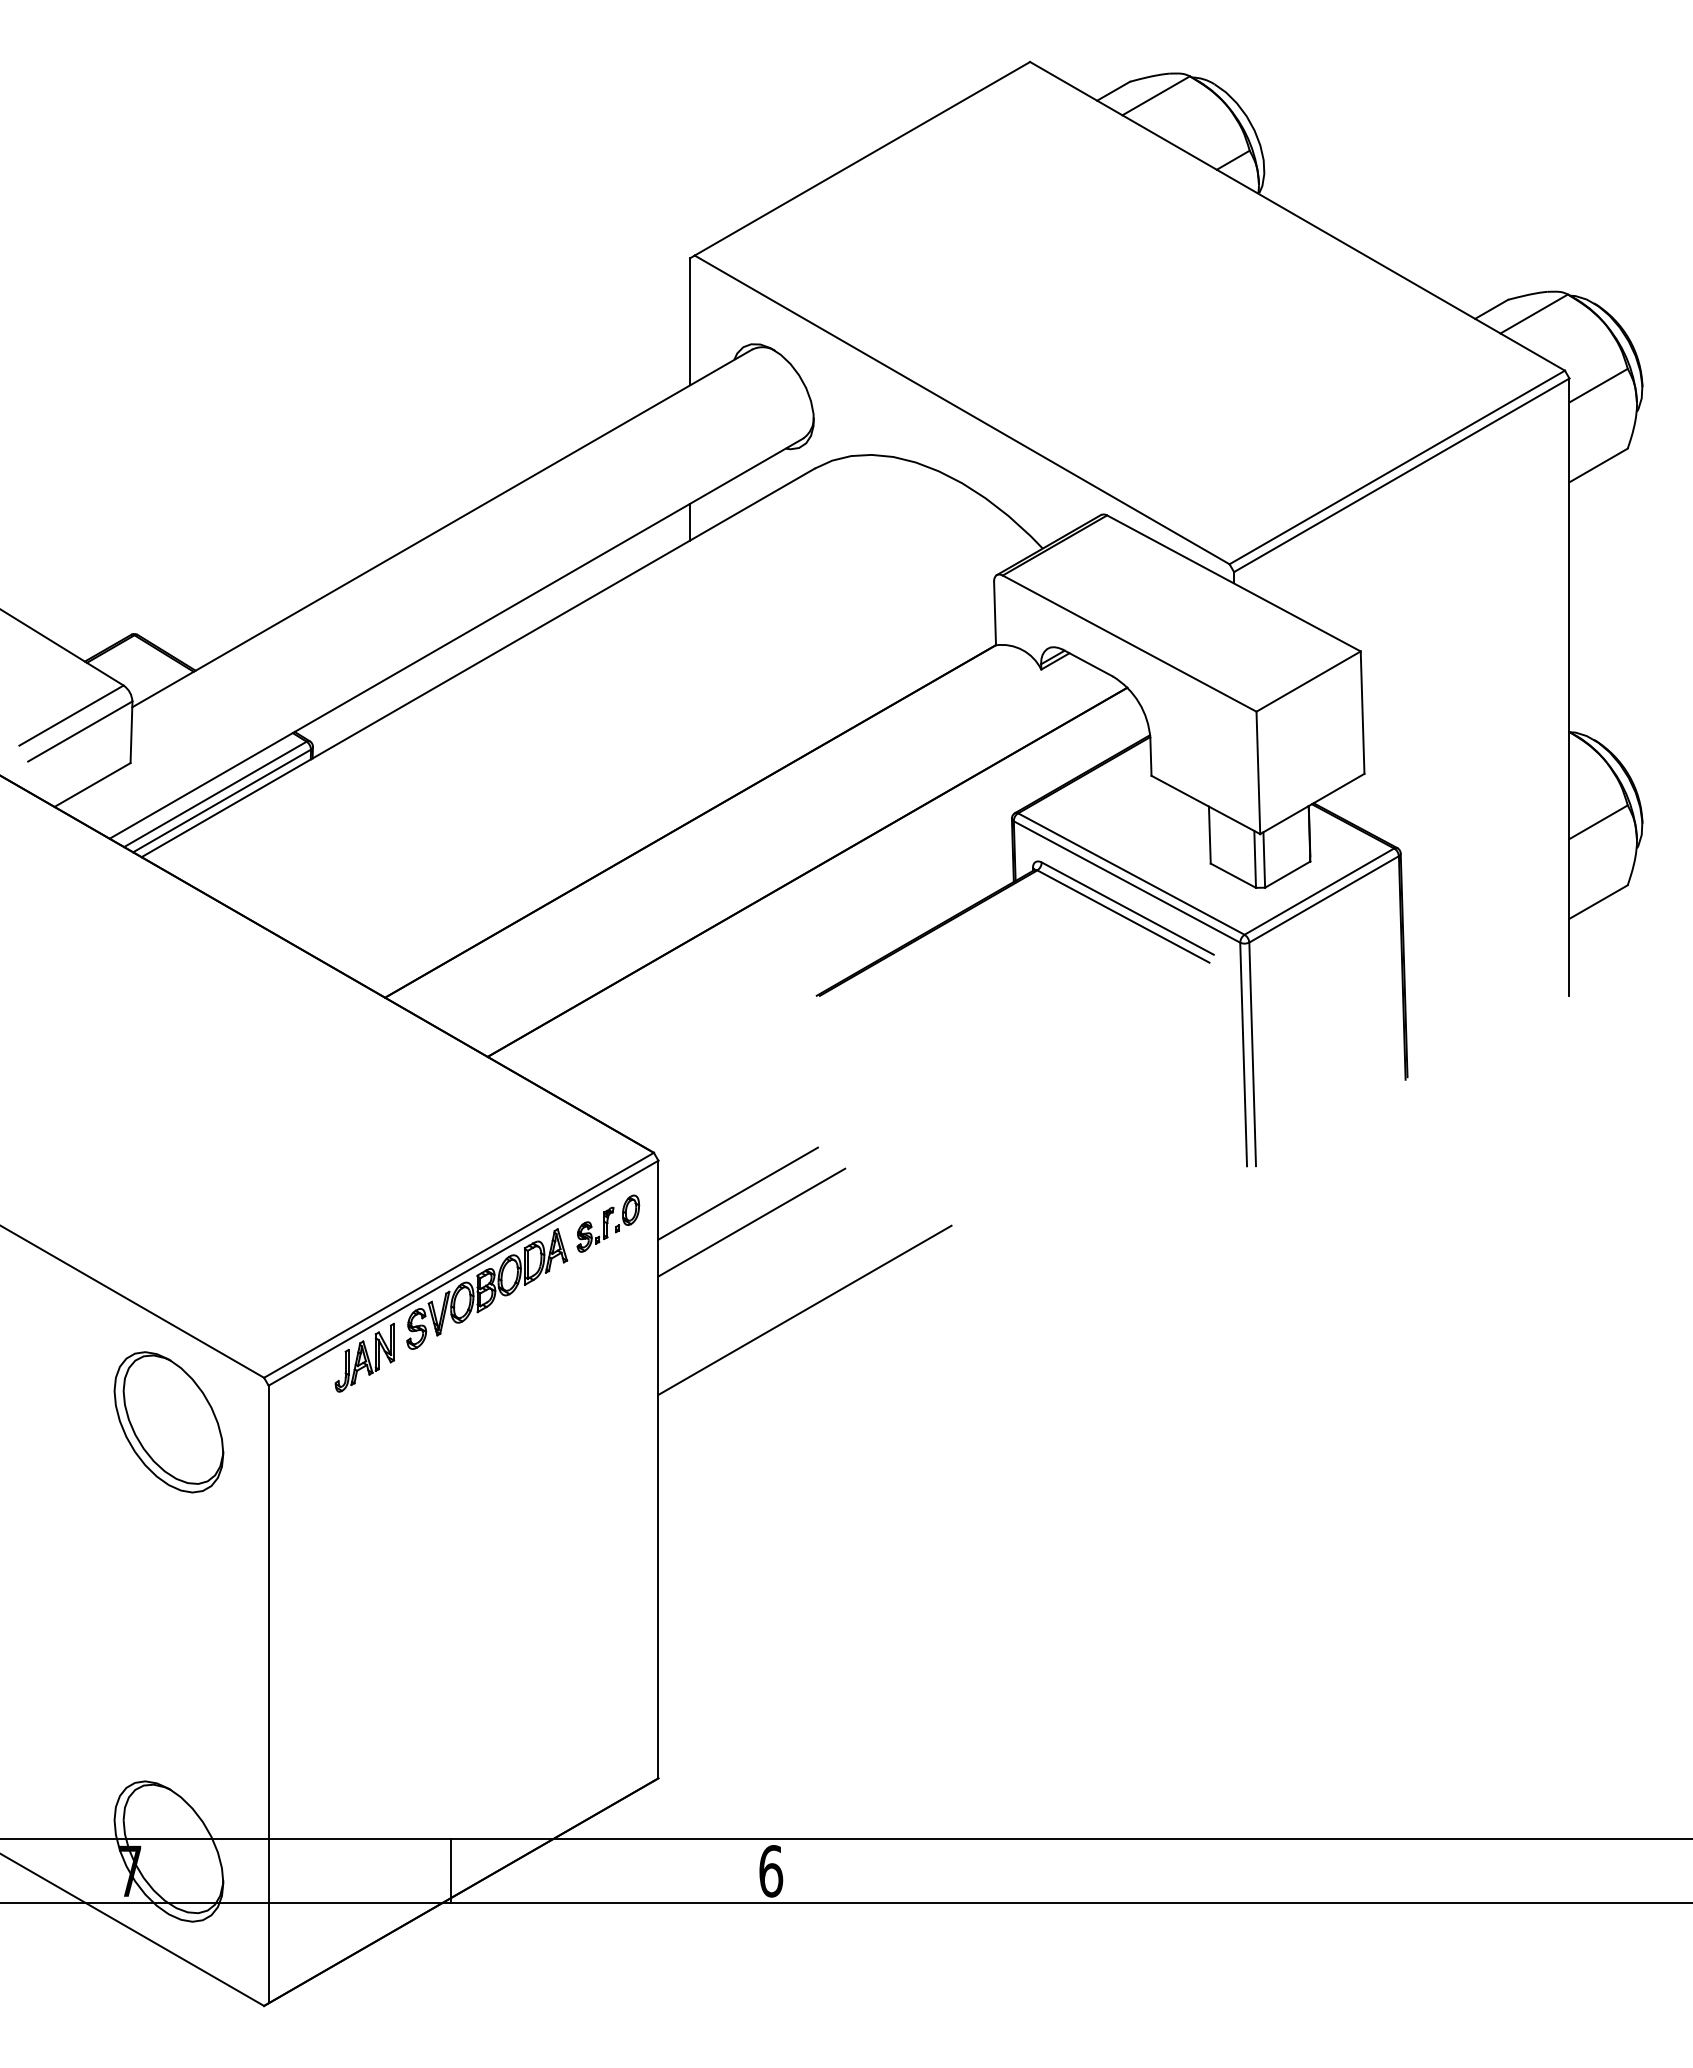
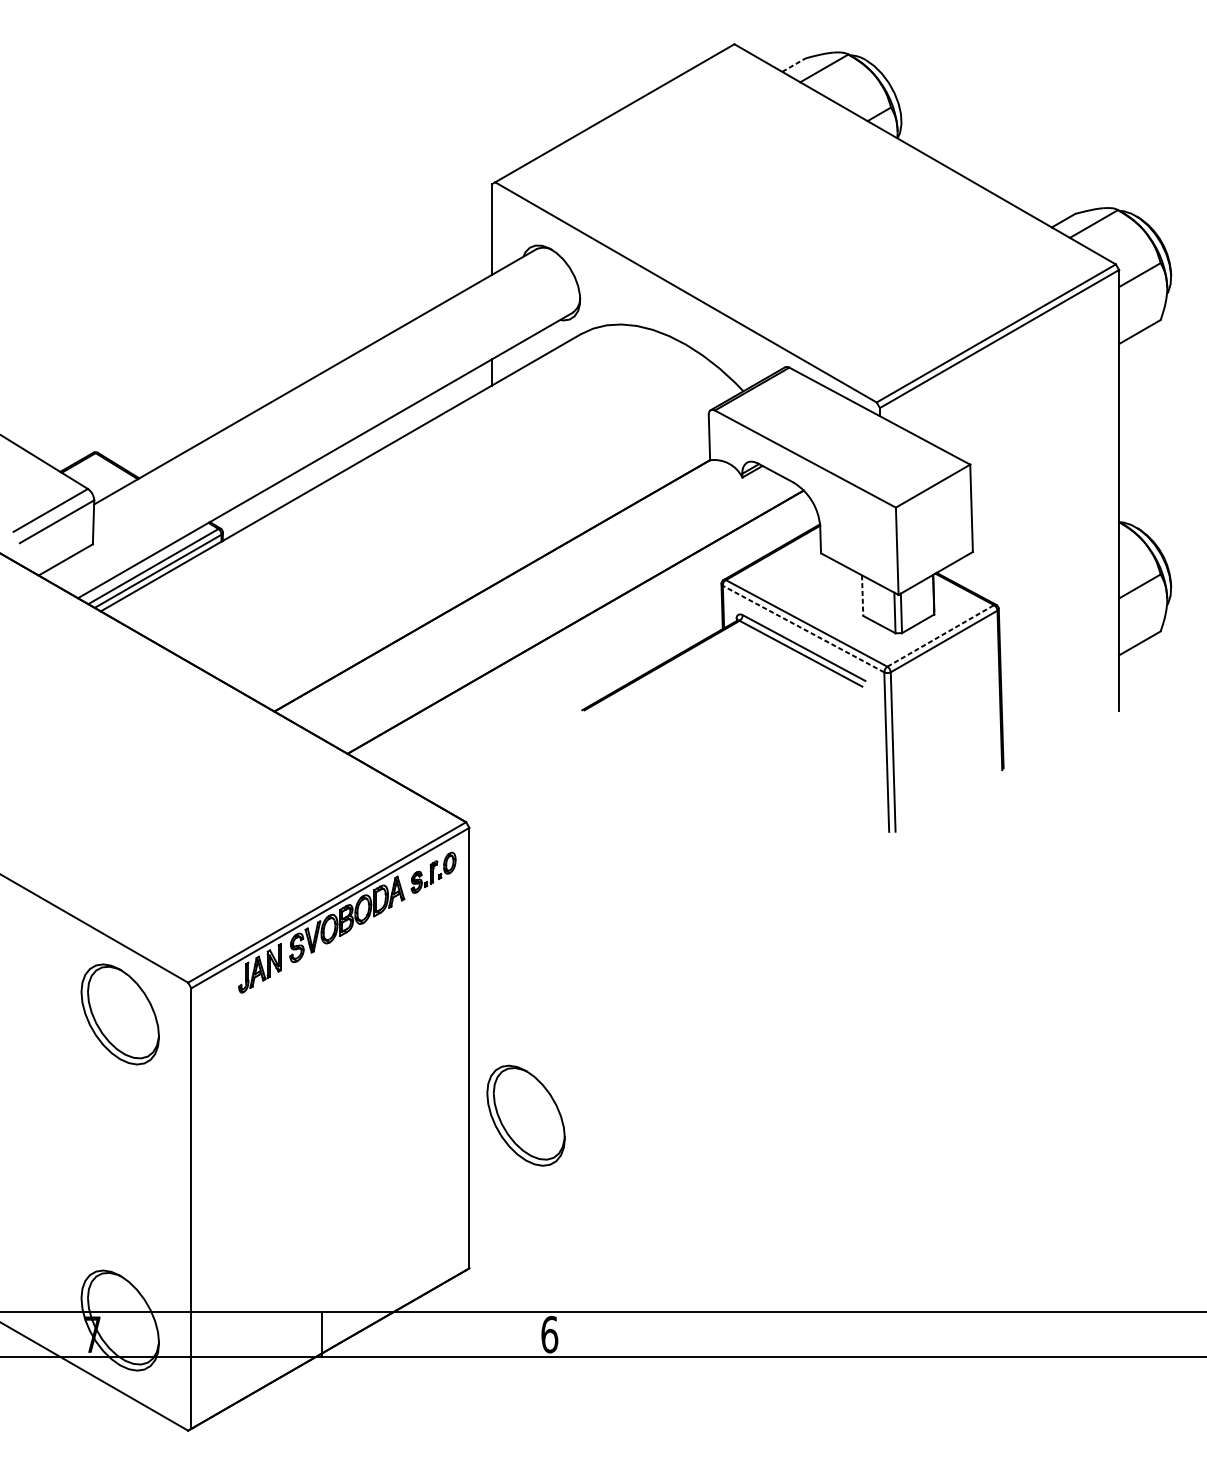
line: (1114, 90) -> (794, 64), solid -> dashed
line: (1209, 835) -> (862, 595), solid -> dashed
line: (1126, 881) -> (803, 628), solid -> dashed
line: (1319, 891) -> (940, 635), solid -> dashed
line: (737, 1193) -> (525, 851), removed
line: (751, 1222) -> (535, 871), removed
line: (804, 1309) -> (573, 933), removed
part: (737, 1564) -> (525, 1115), added

